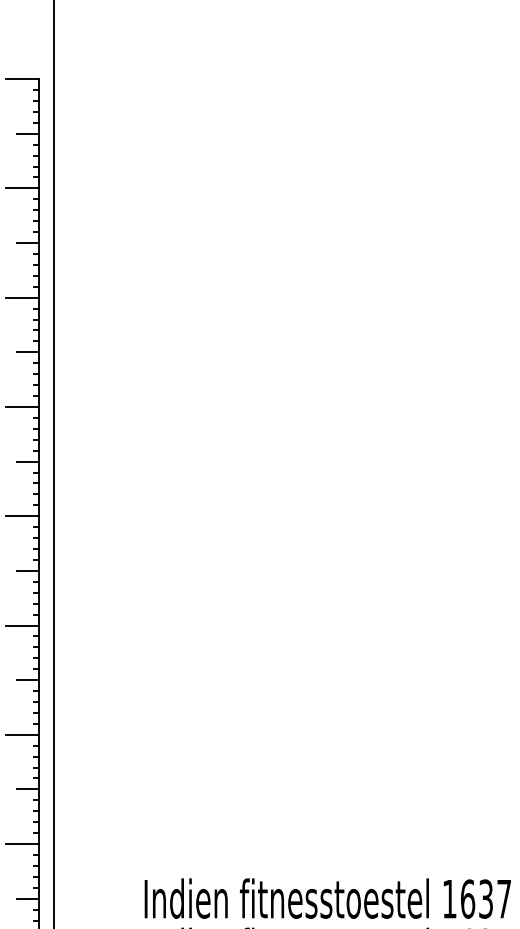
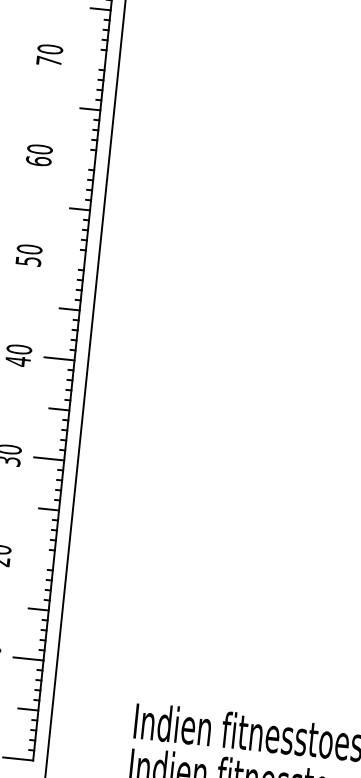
line: (22, 188) -> (90, 58), removed
line: (22, 297) -> (80, 158), removed
line: (22, 406) -> (69, 258), removed
line: (22, 734) -> (38, 558), removed

